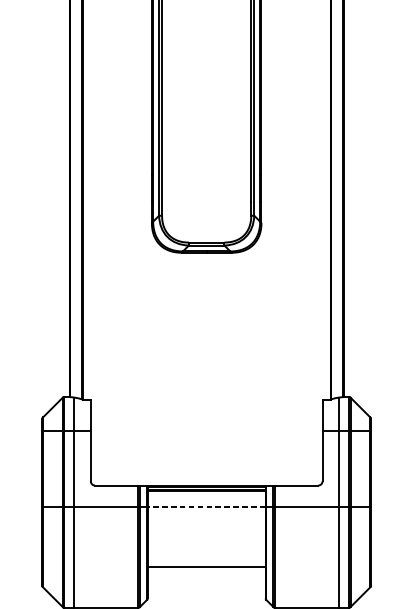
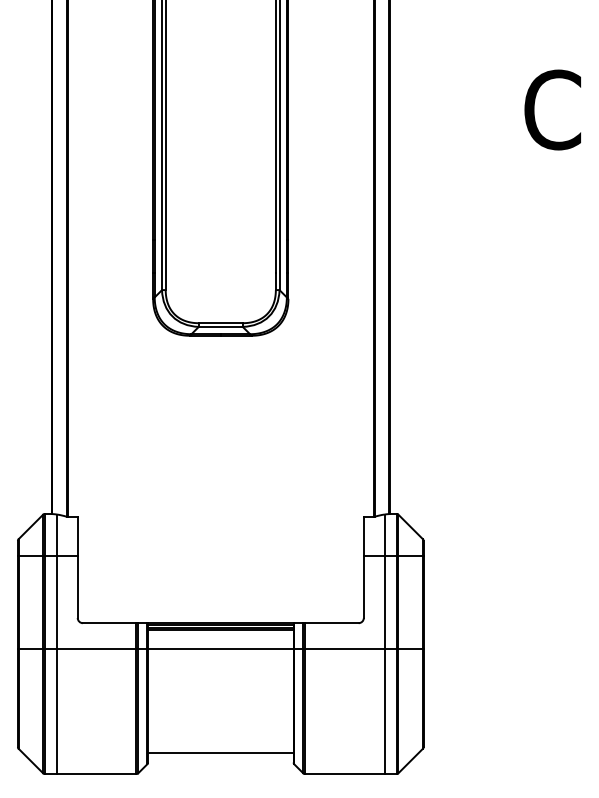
line: (206, 506) -> (220, 649), dashed -> solid
line: (206, 567) -> (220, 753), moved

